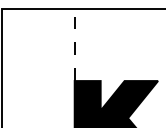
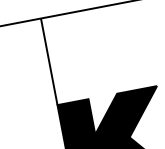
line: (74, 44) -> (48, 61), dashed -> solid

